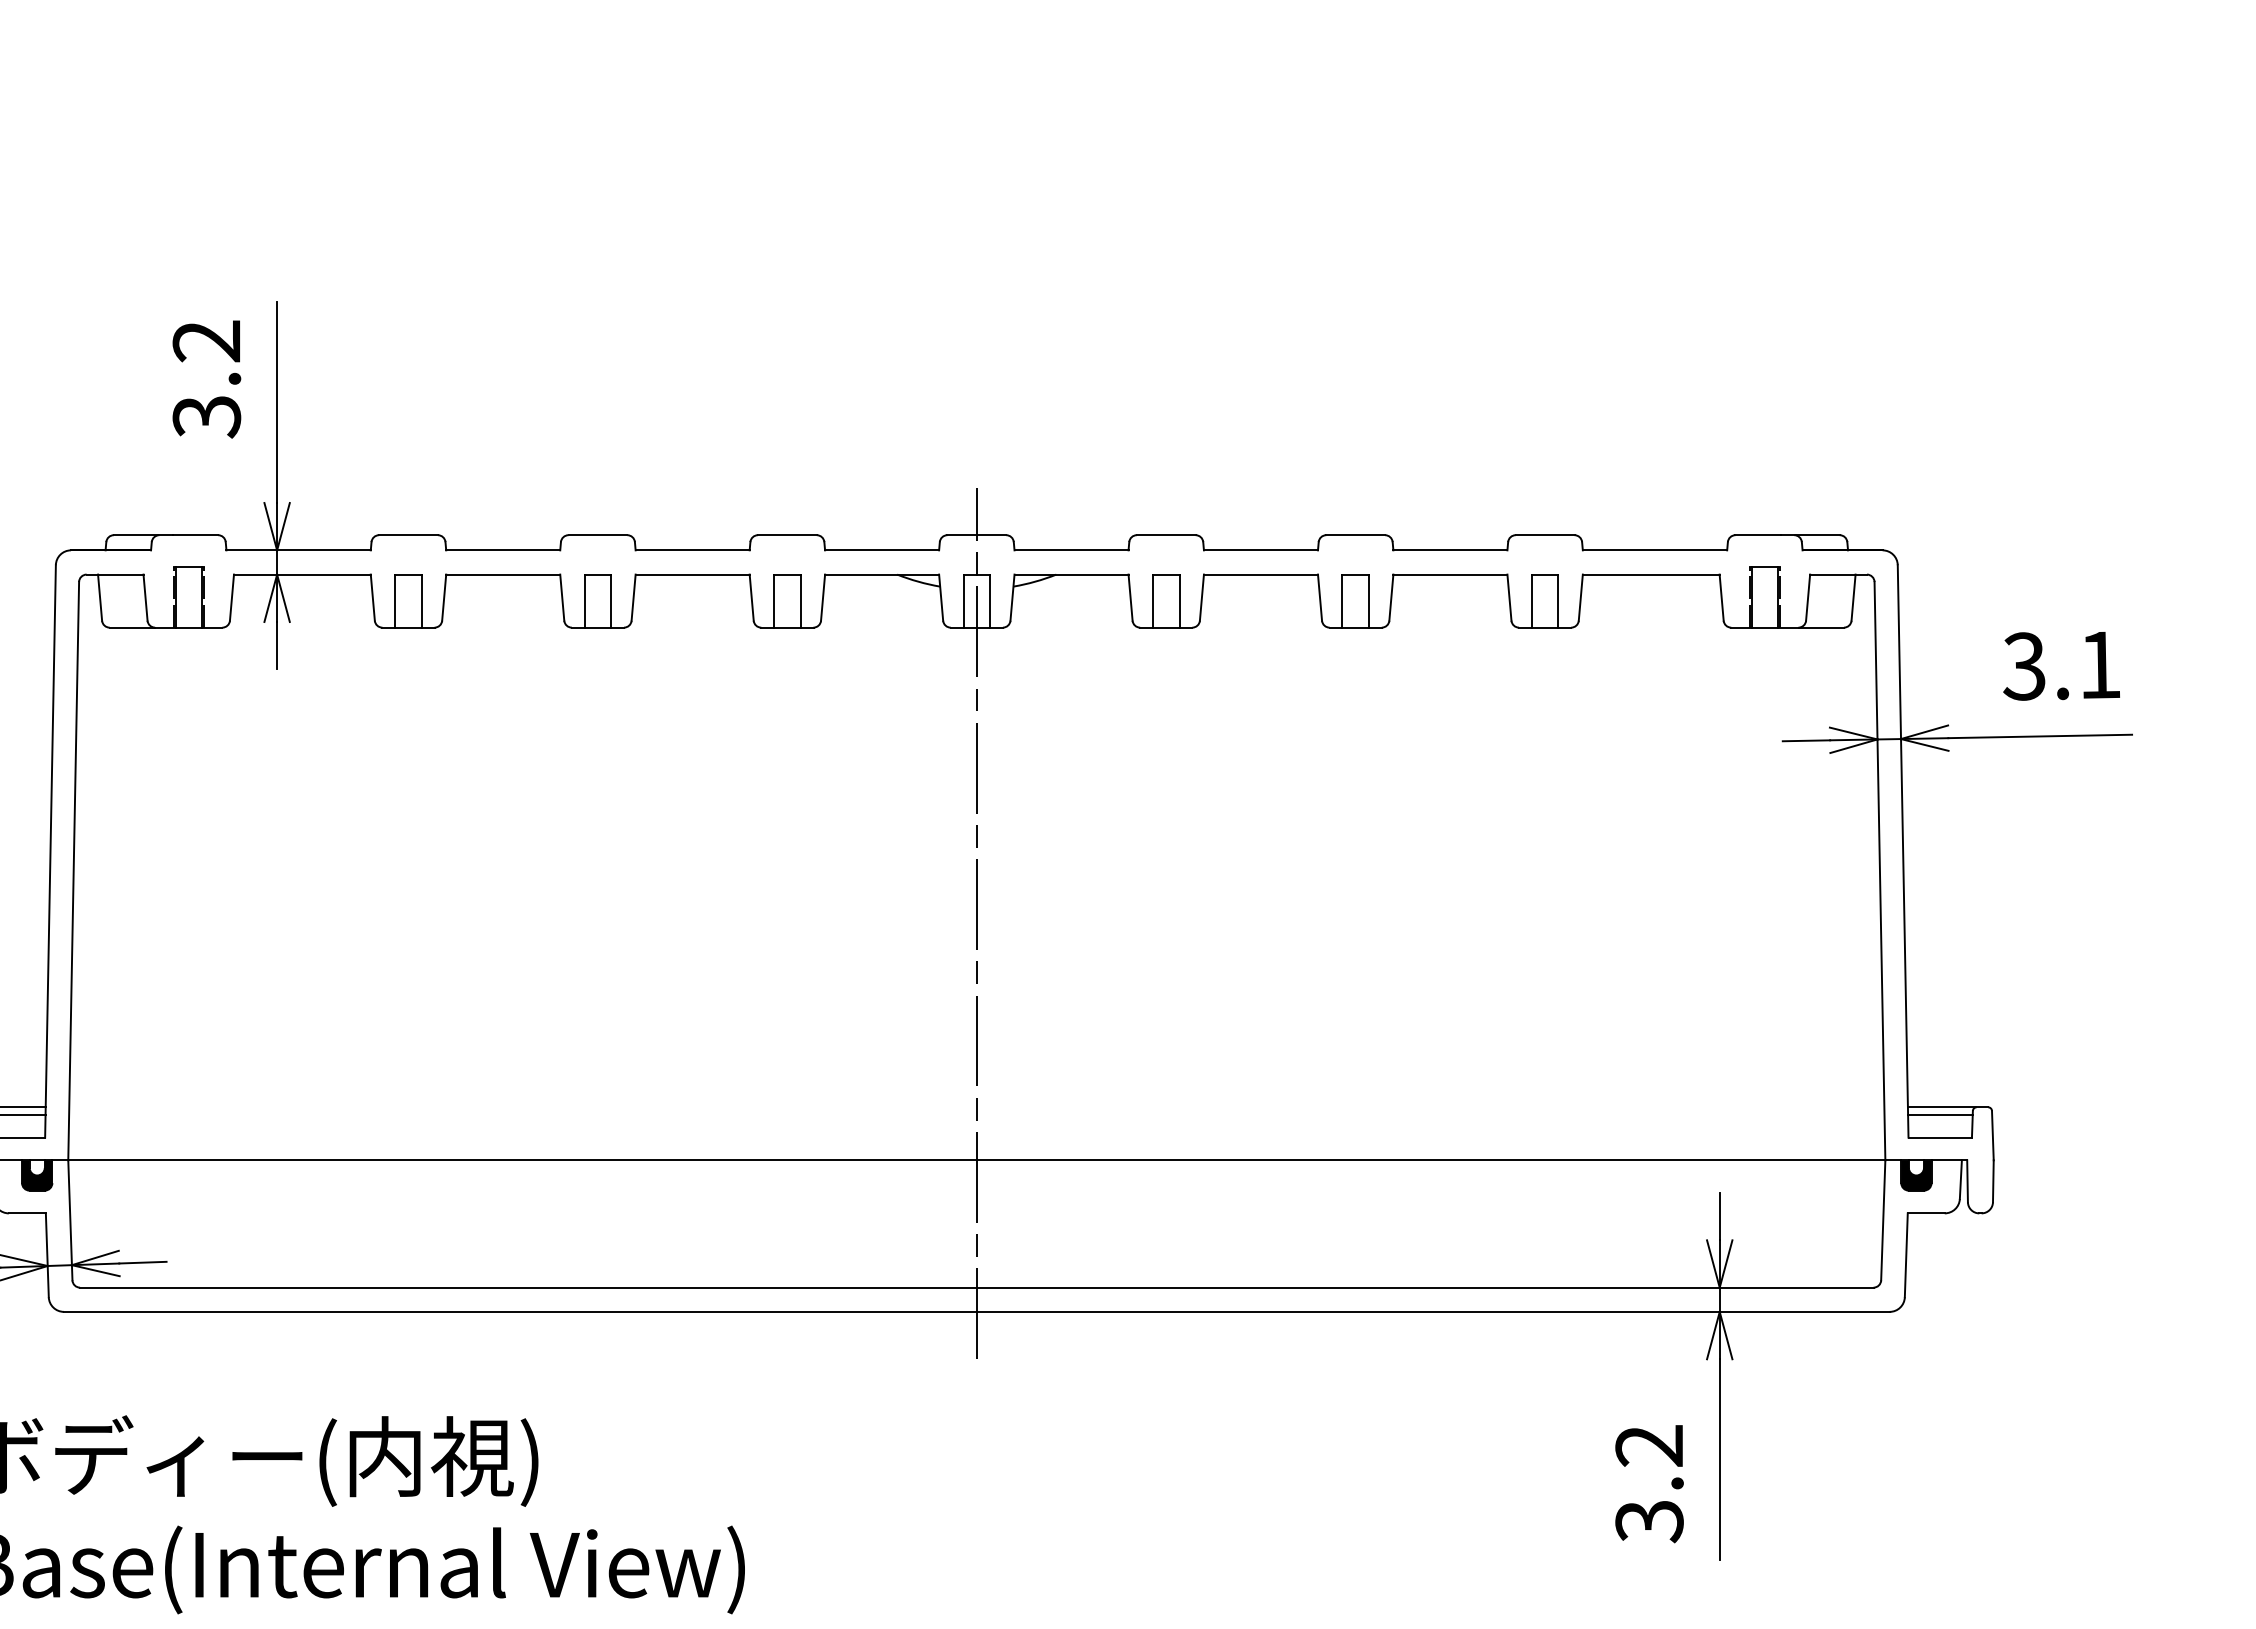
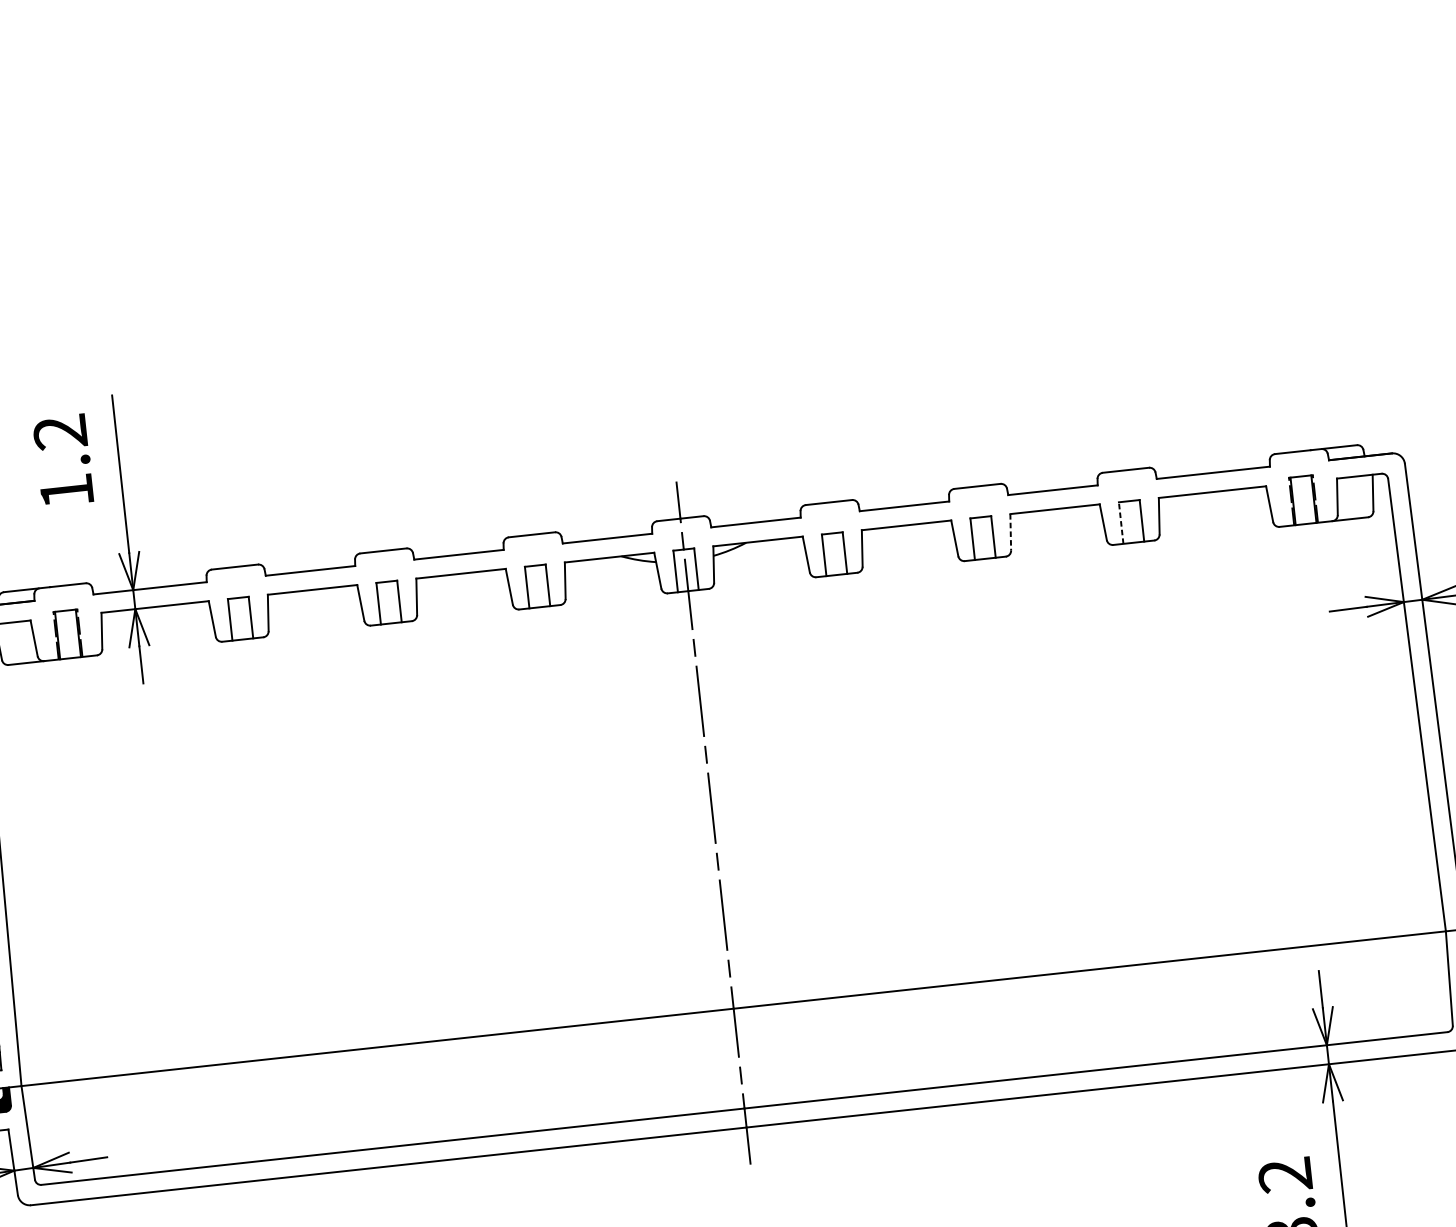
text: (206, 417) -> (66, 492), 3.2 -> 1.2
line: (1391, 598) -> (1010, 532), solid -> dashed
line: (1531, 601) -> (1120, 523), solid -> dashed

